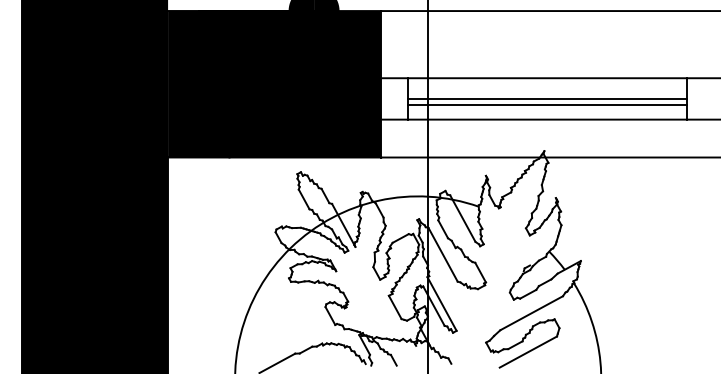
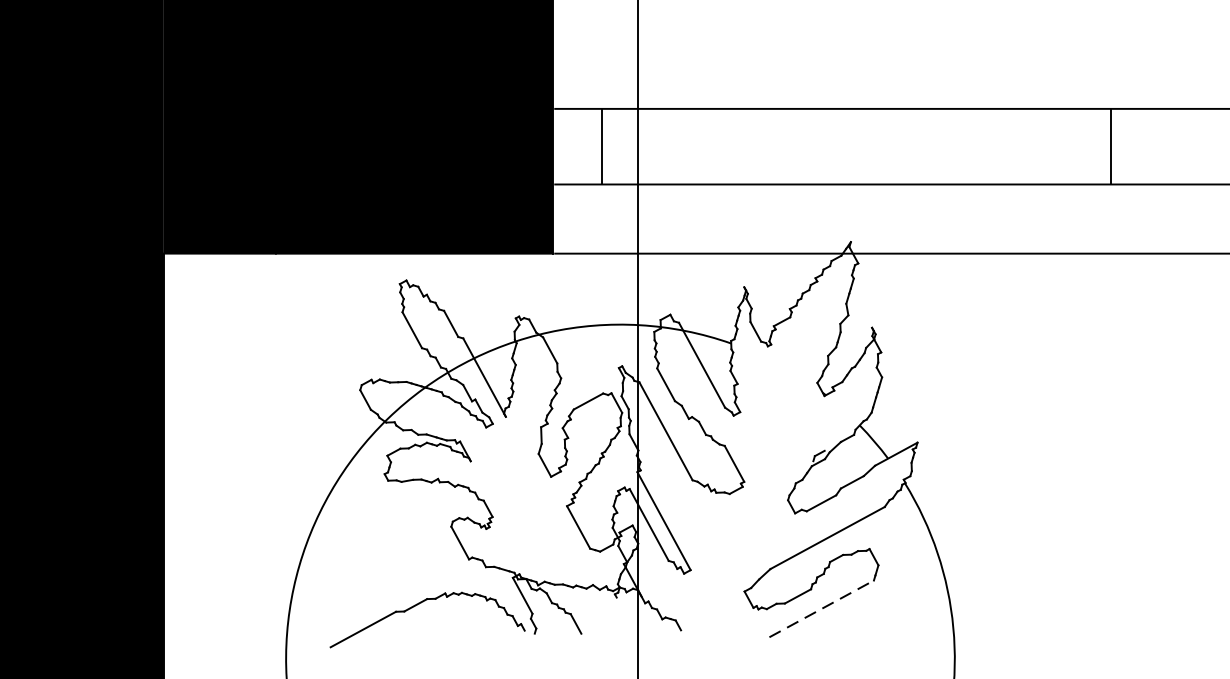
line: (546, 98) -> (854, 145), removed
line: (546, 105) -> (854, 158), removed
line: (528, 352) -> (821, 609), solid -> dashed

